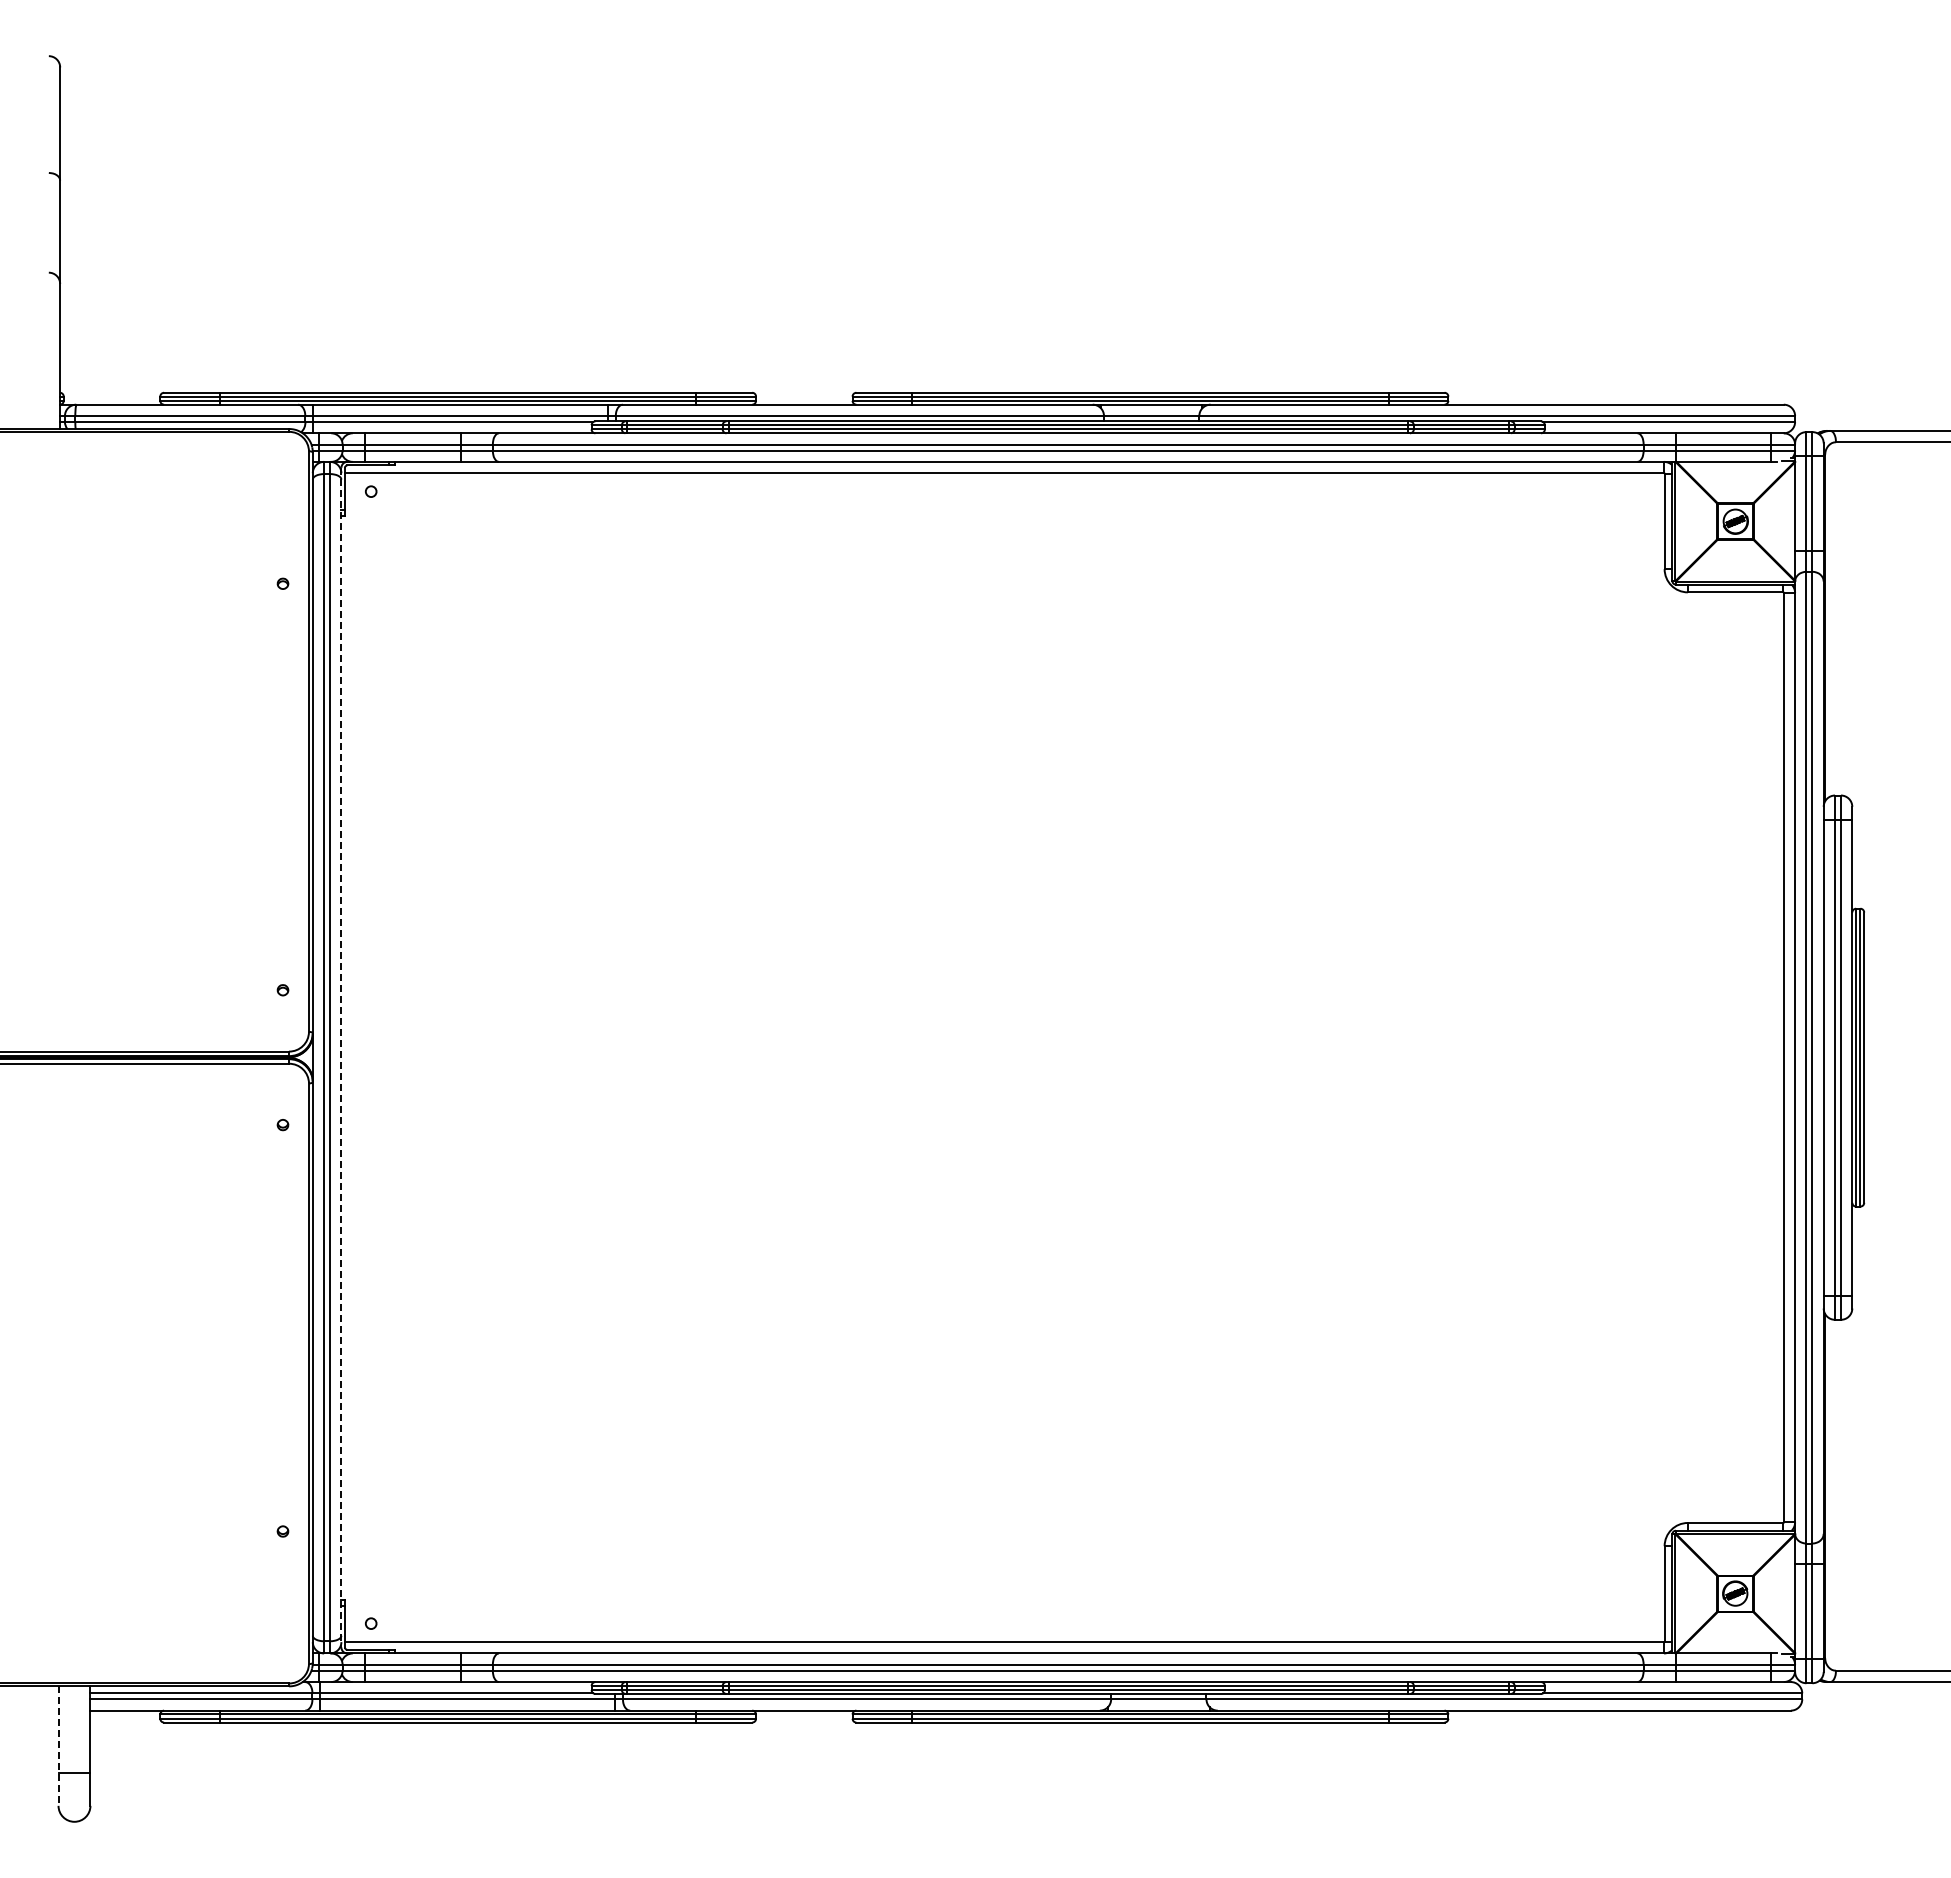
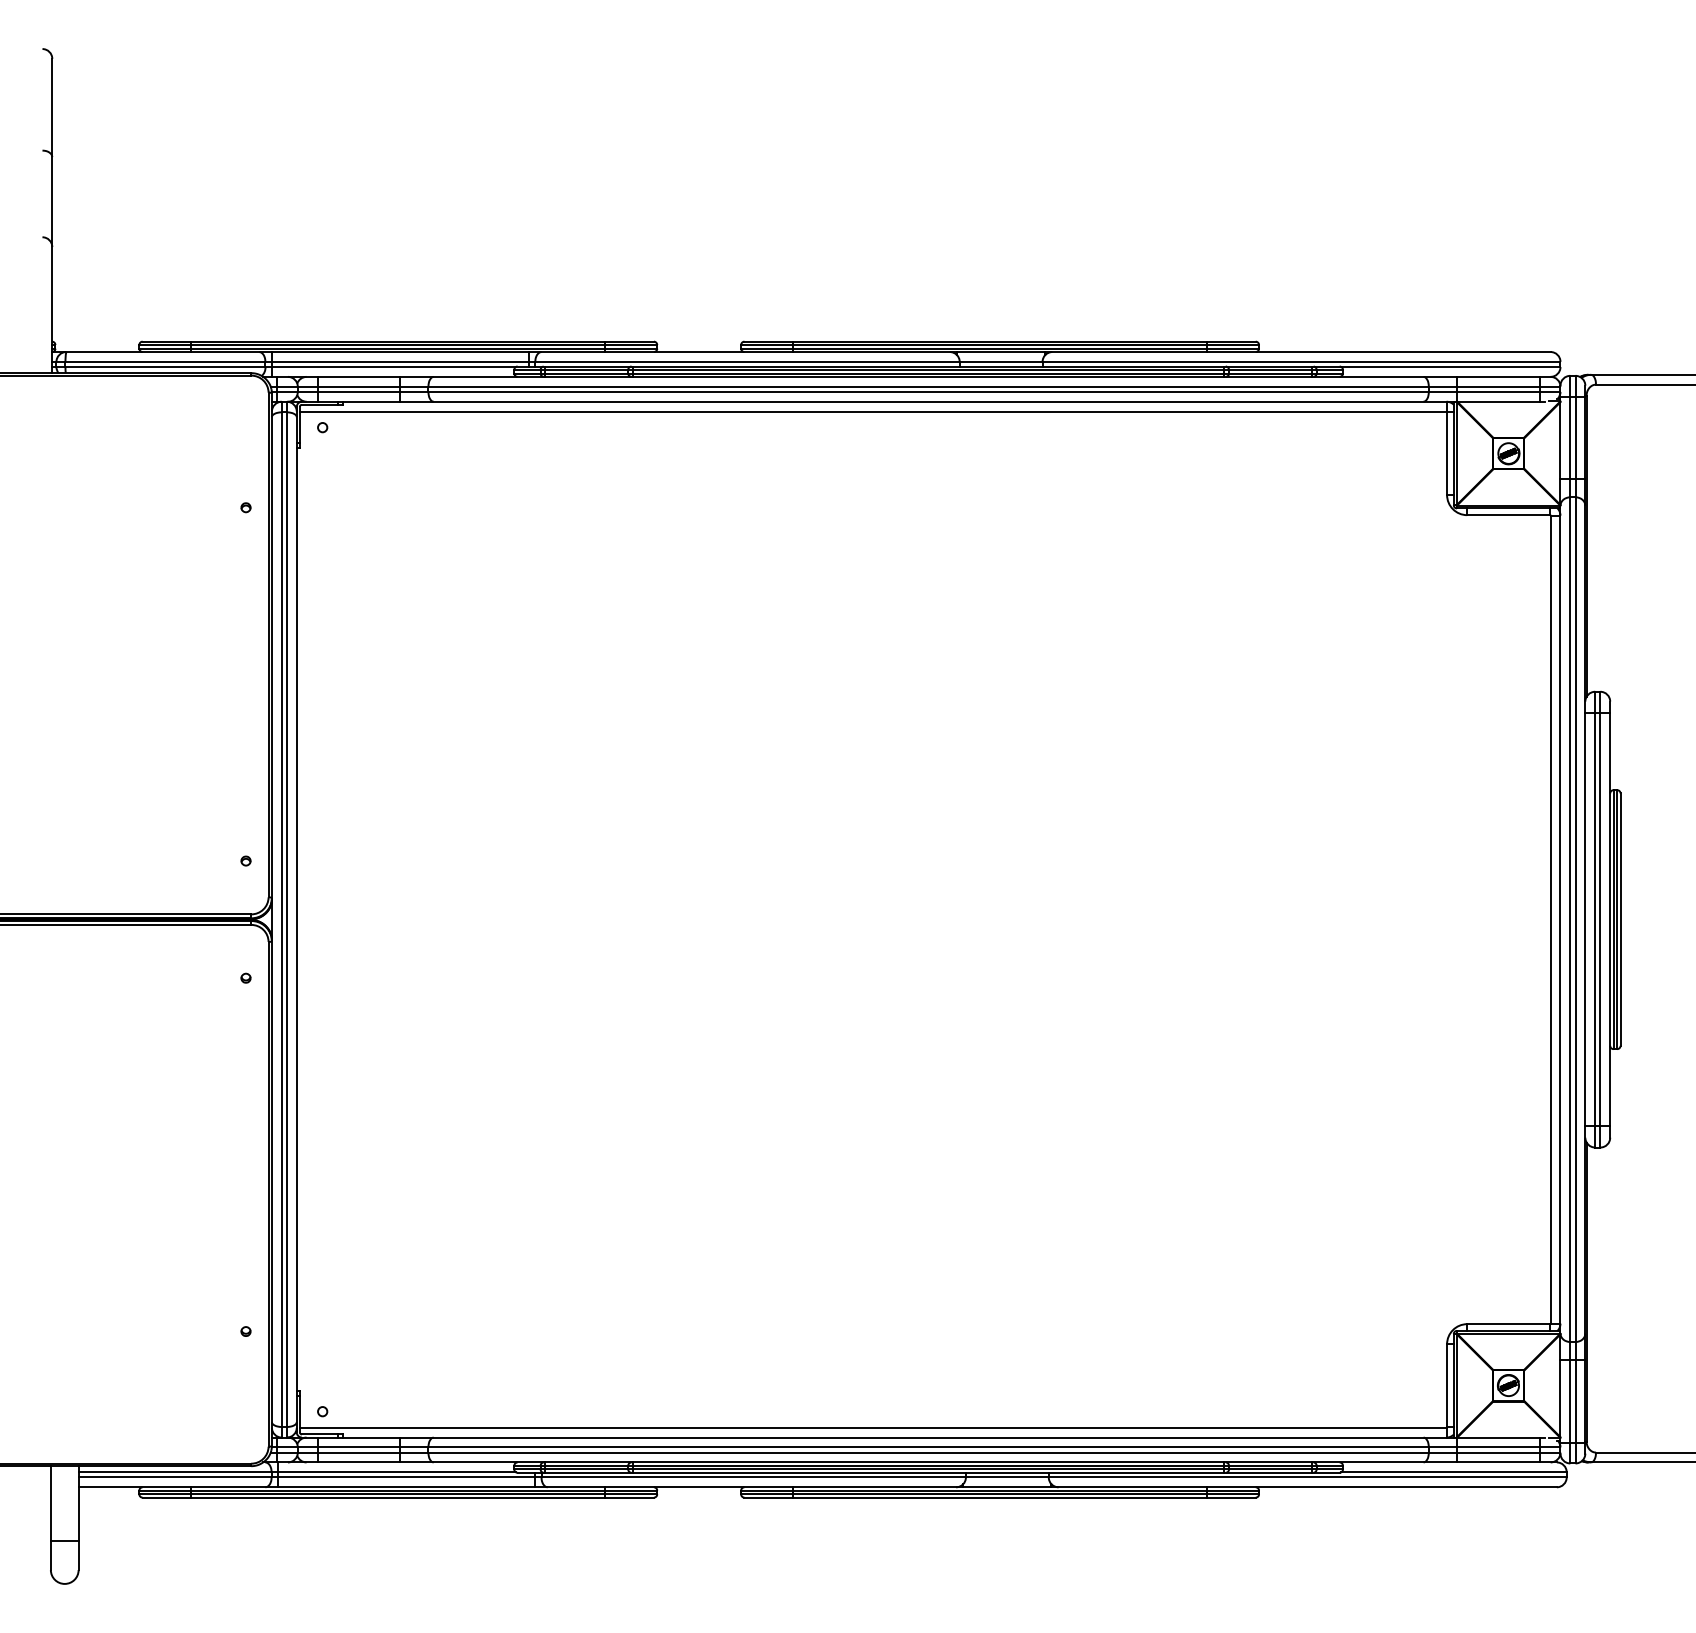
line: (341, 1057) -> (296, 919), dashed -> solid
line: (58, 1746) -> (50, 1518), dashed -> solid

